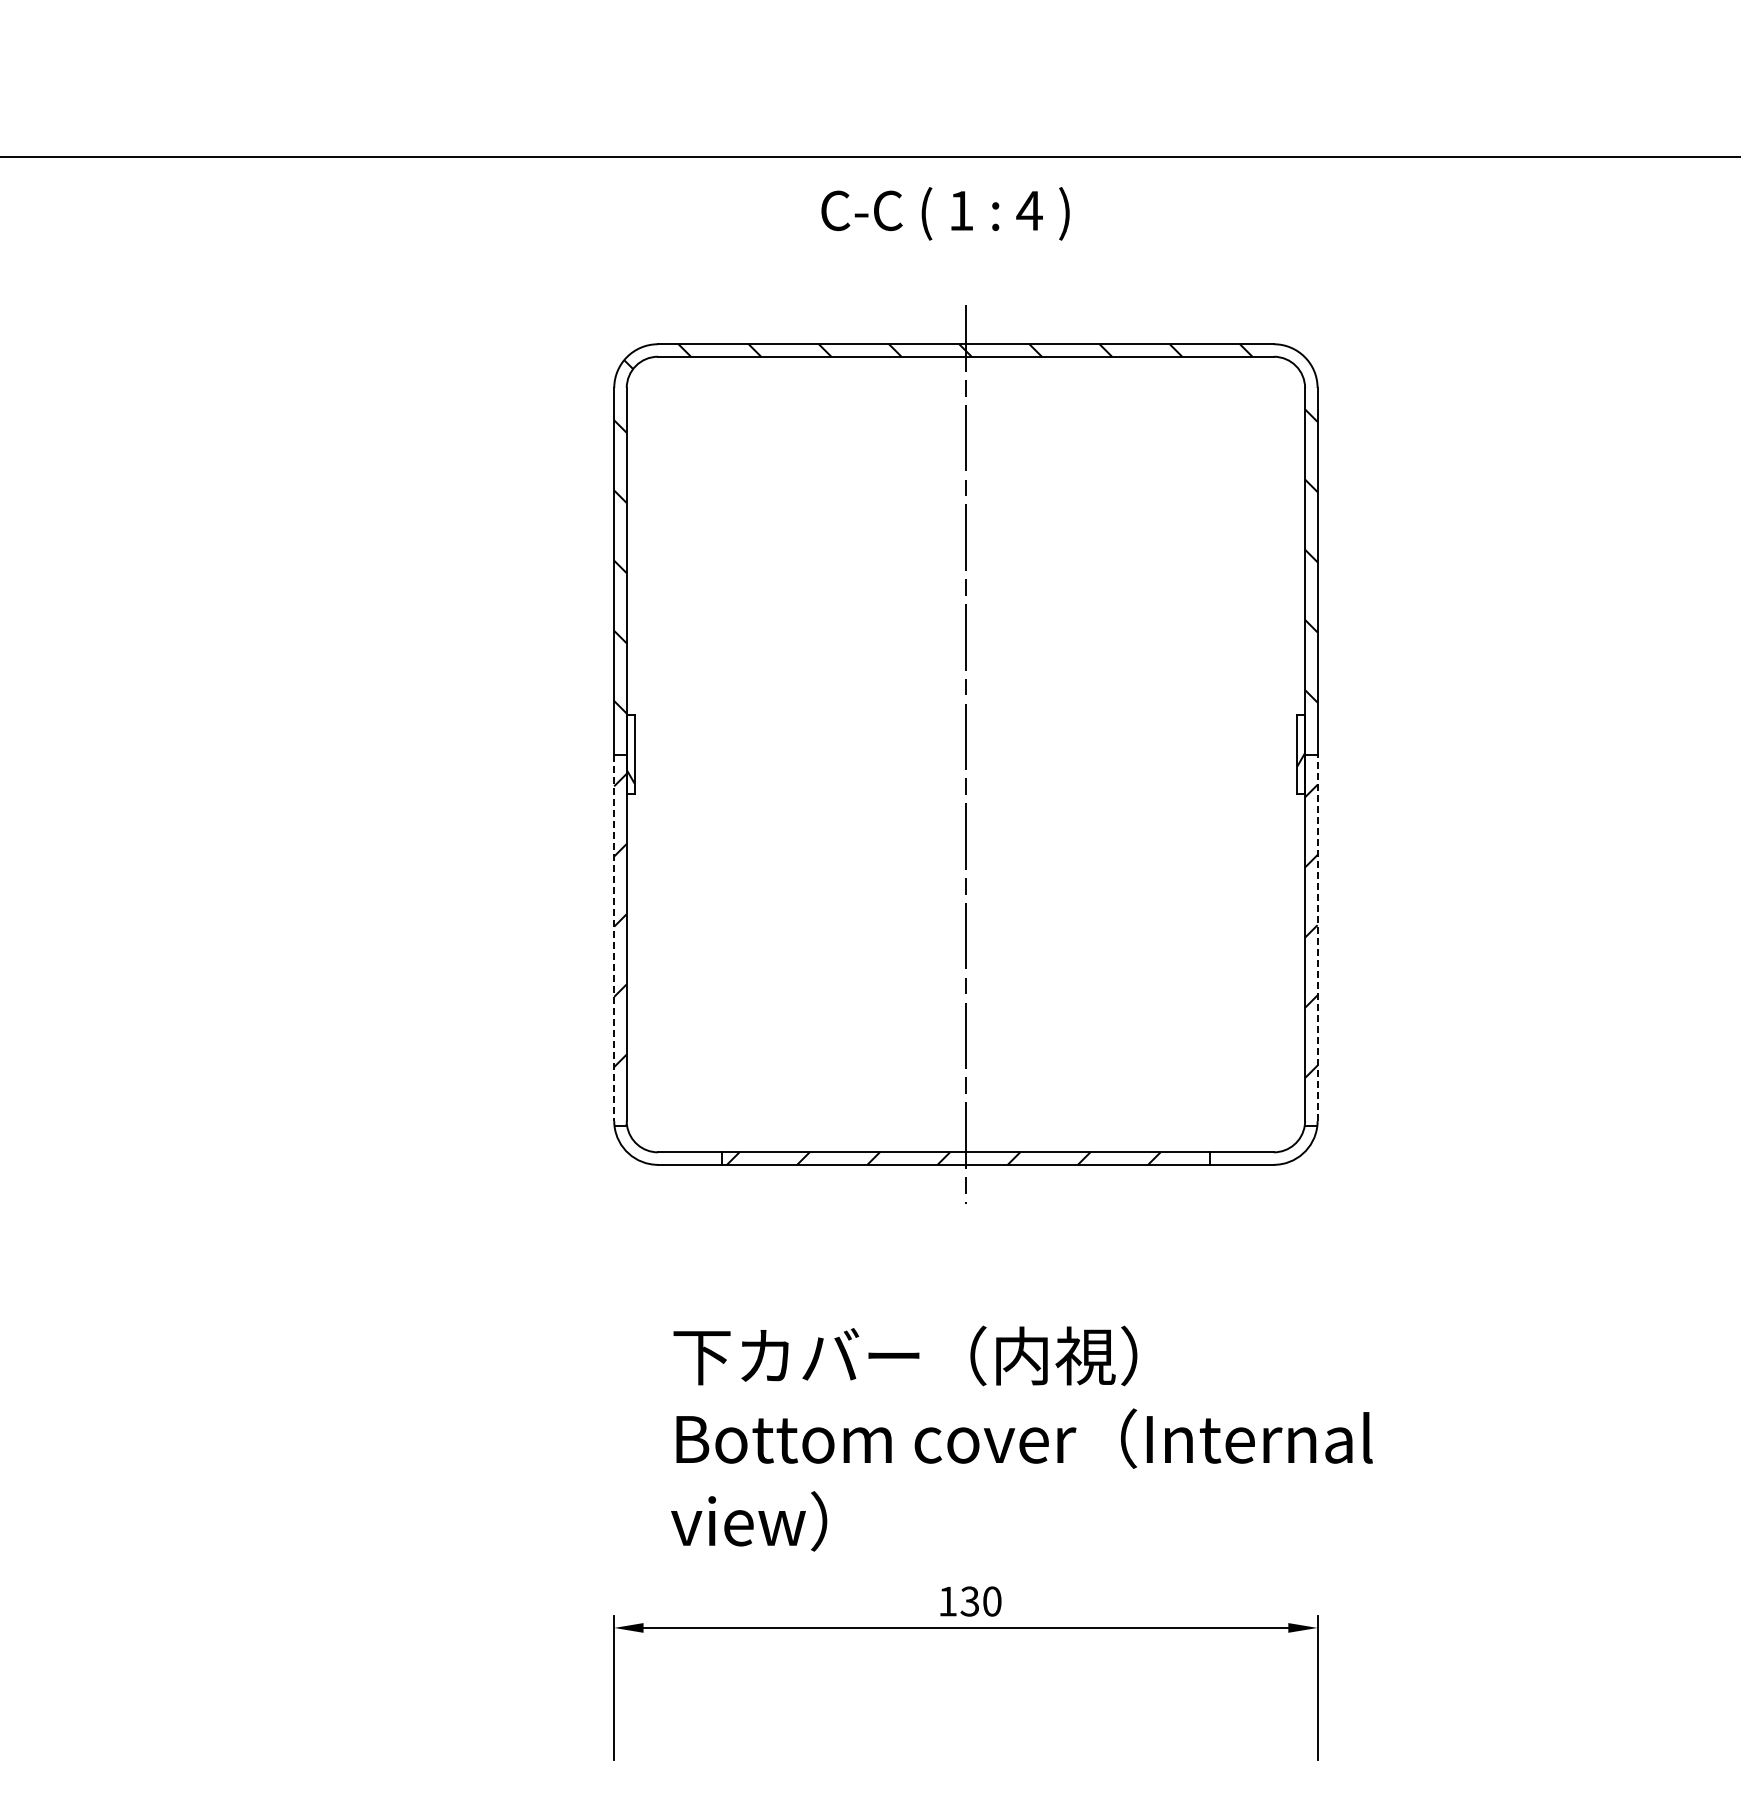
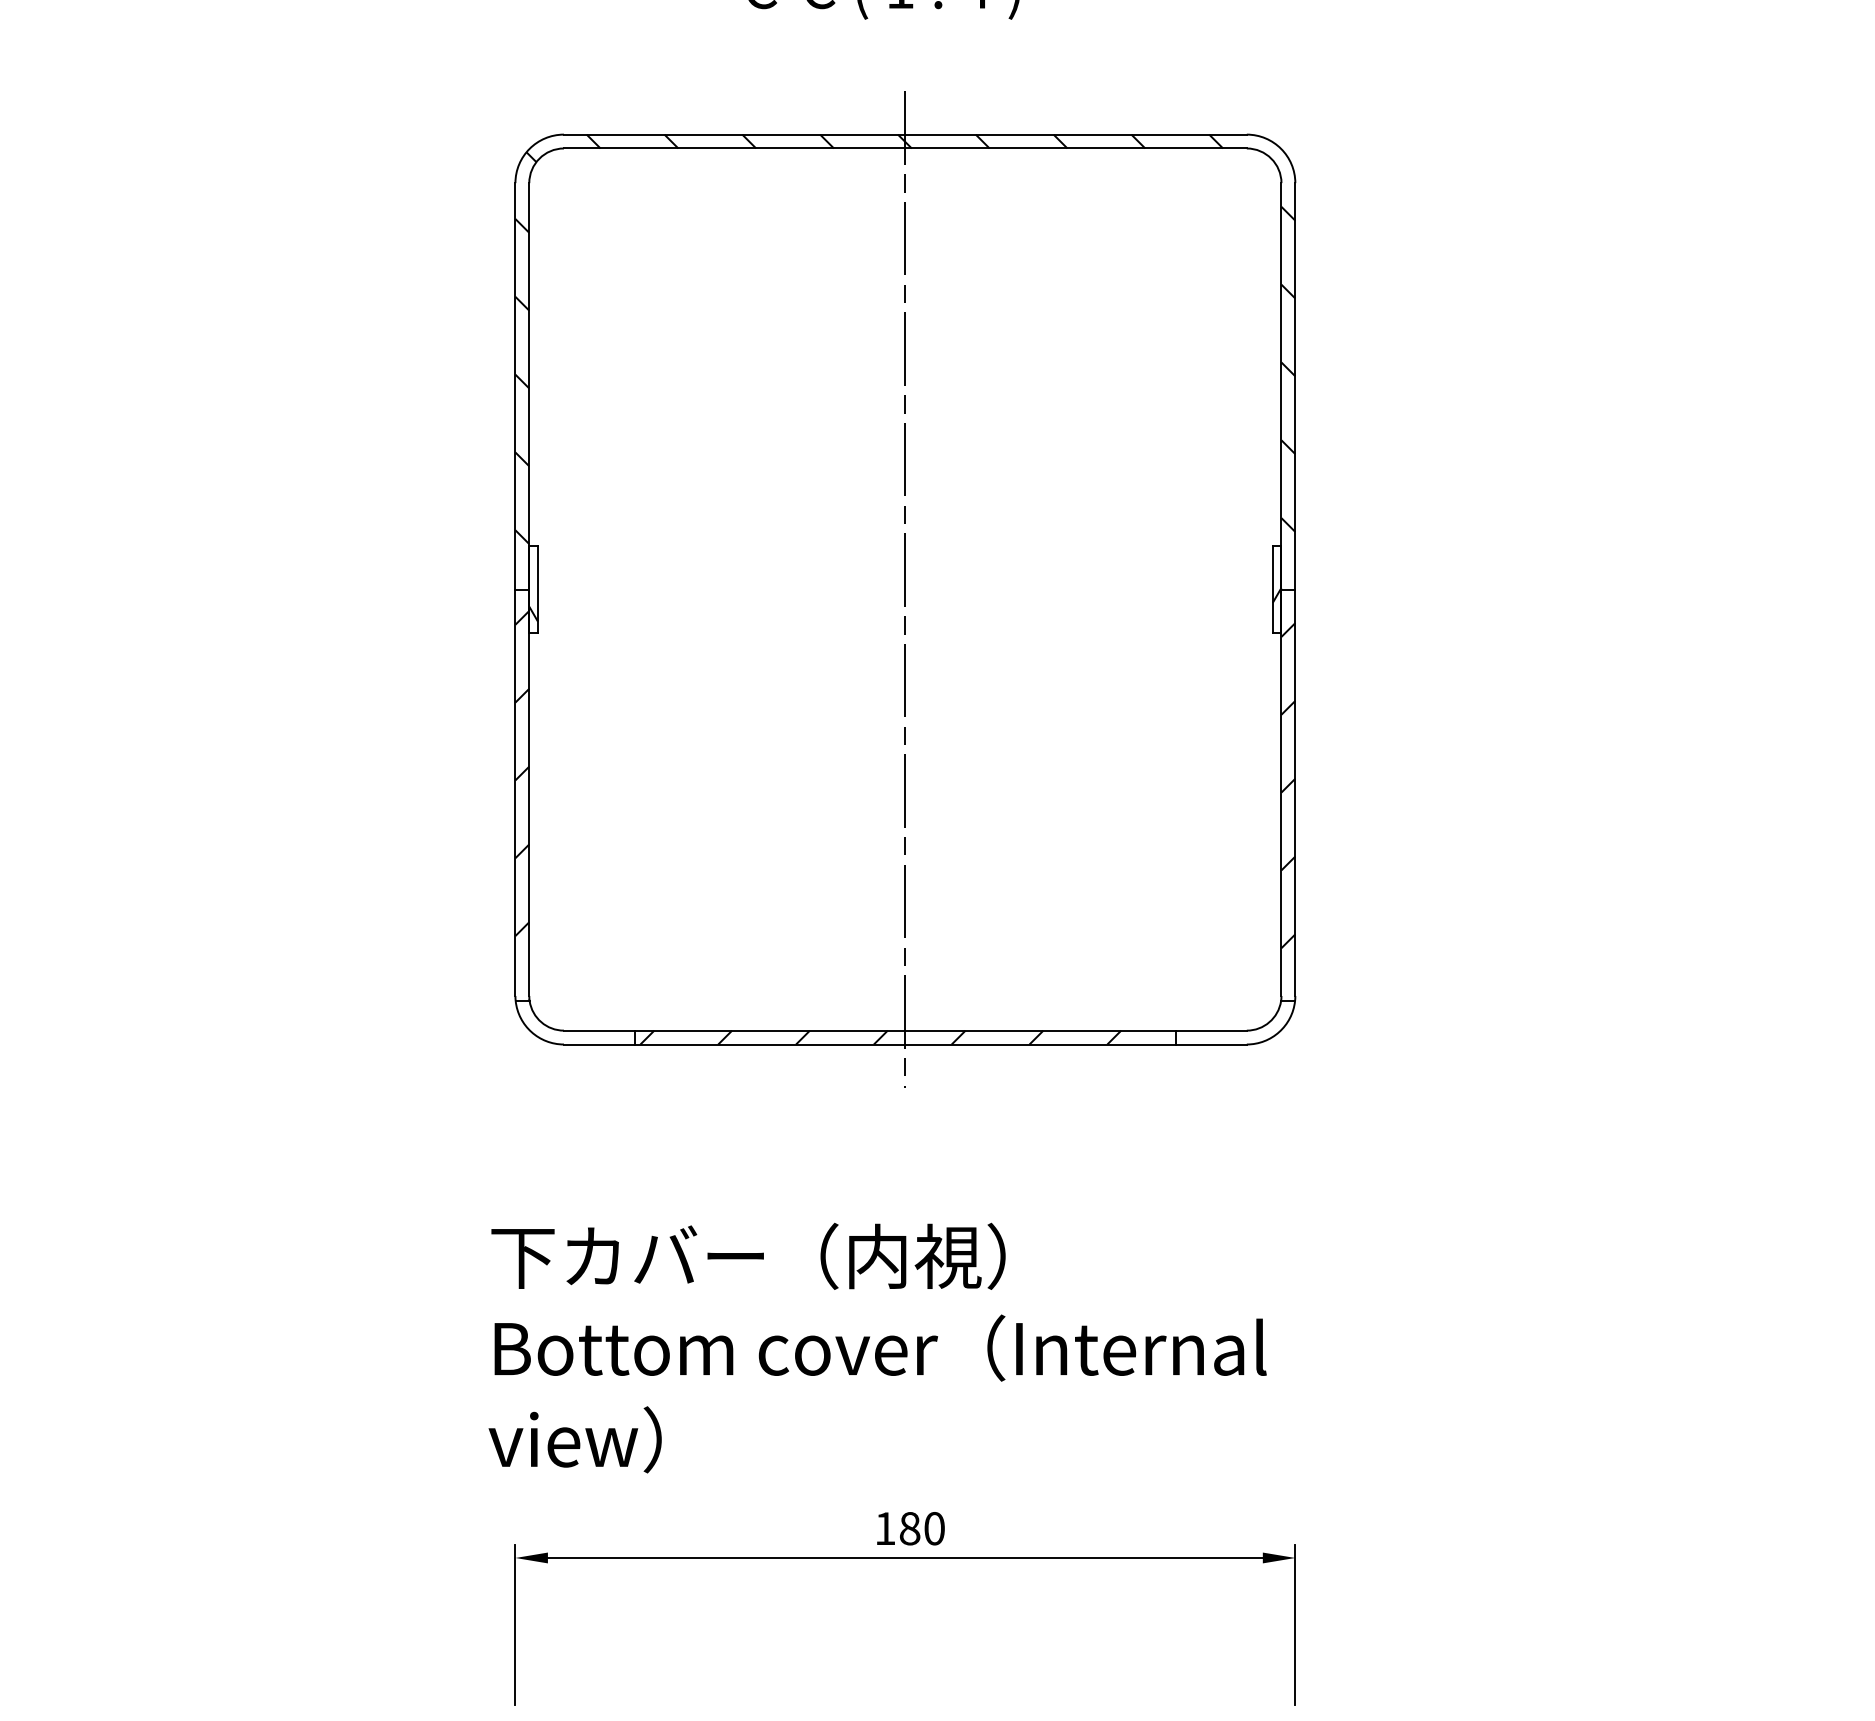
line: (1317, 937) -> (1295, 792), dashed -> solid
line: (614, 938) -> (515, 793), dashed -> solid
text: (1021, 1438) -> (877, 1347), moved
text: (969, 1601) -> (909, 1528), 130 -> 180

